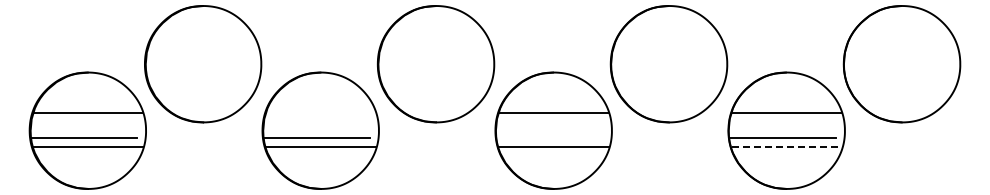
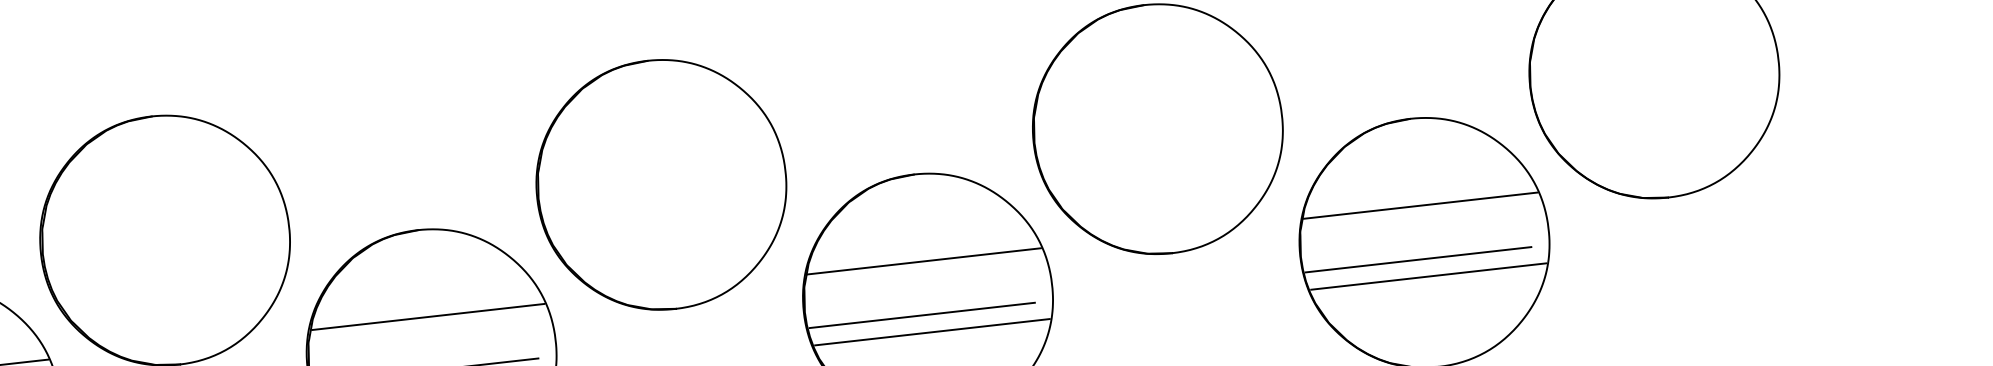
line: (320, 113) -> (426, 317), added
line: (550, 138) -> (923, 315), added
line: (787, 146) -> (1429, 276), dashed -> solid

